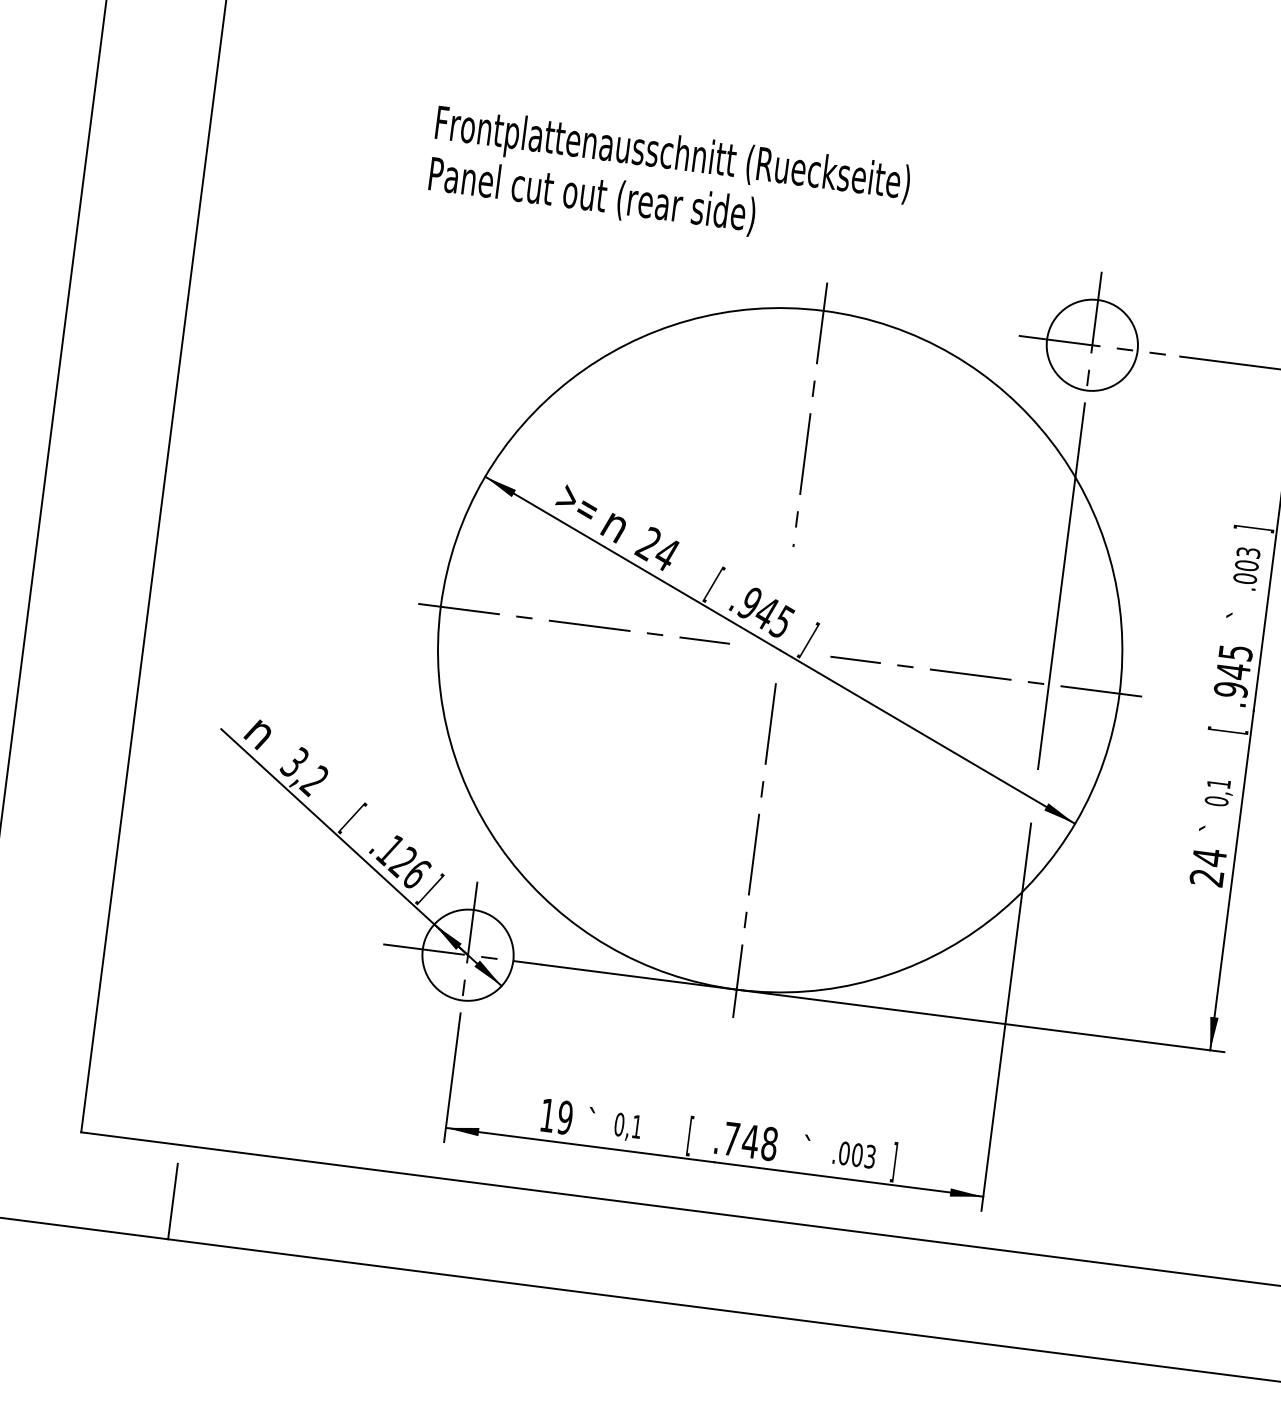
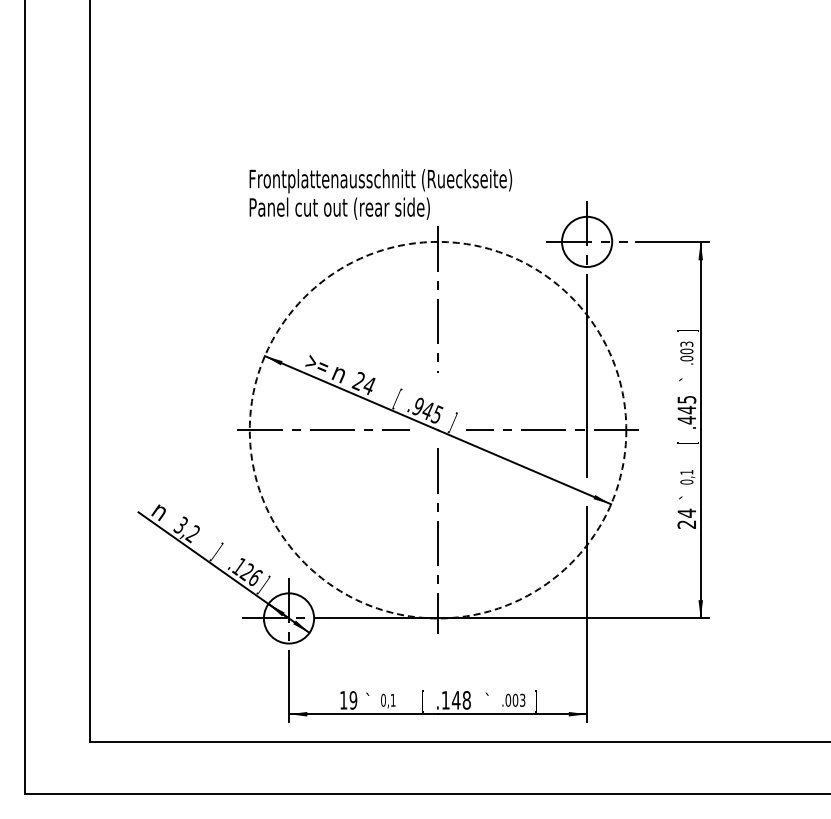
text: (668, 180) -> (380, 194), moved
circle: (779, 648) -> (437, 429), solid -> dashed
text: (1230, 690) -> (686, 420), .945 -> .445
text: (352, 817) -> (216, 551), [ -> ]
text: (731, 1139) -> (445, 700), .748 -> .148
line: (173, 1201) -> (145, 773), removed

